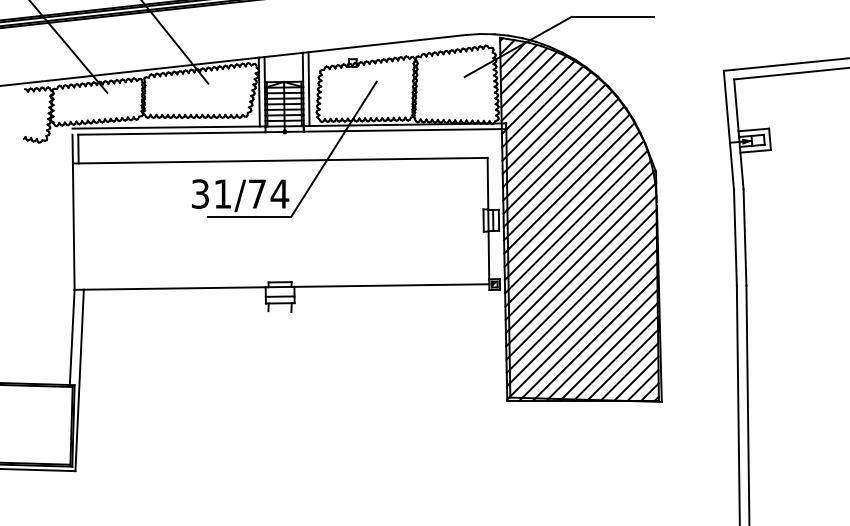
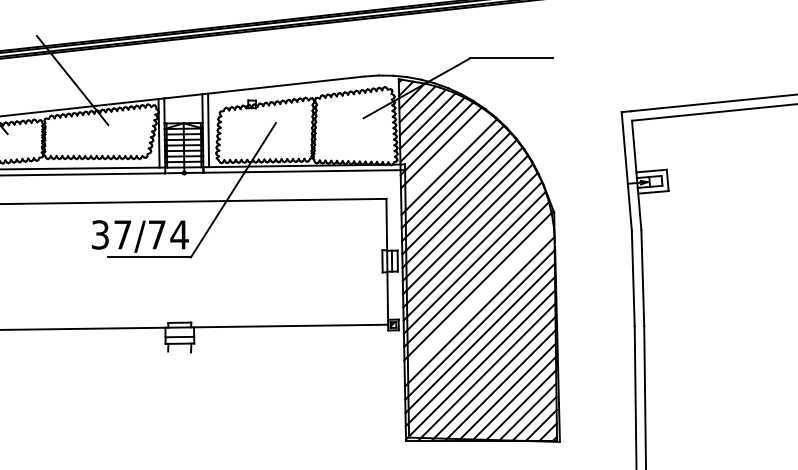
line: (546, 116) -> (445, 157), removed
text: (222, 193) -> (122, 234), 31/74 -> 37/74
line: (580, 257) -> (478, 298), removed

